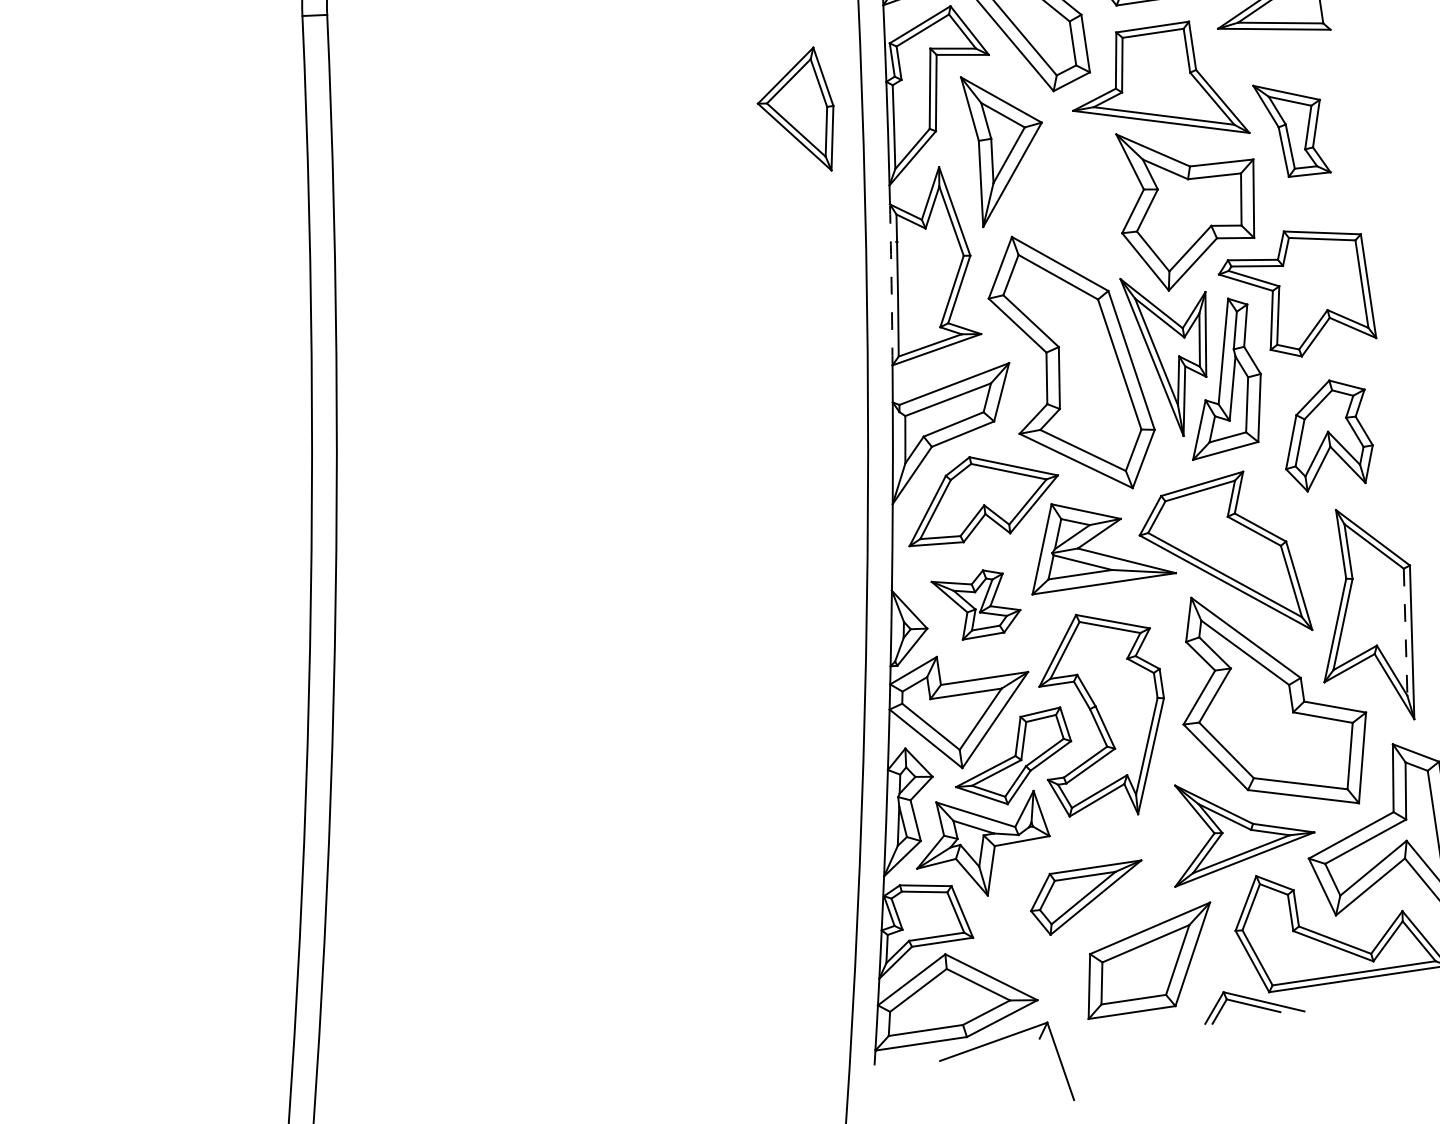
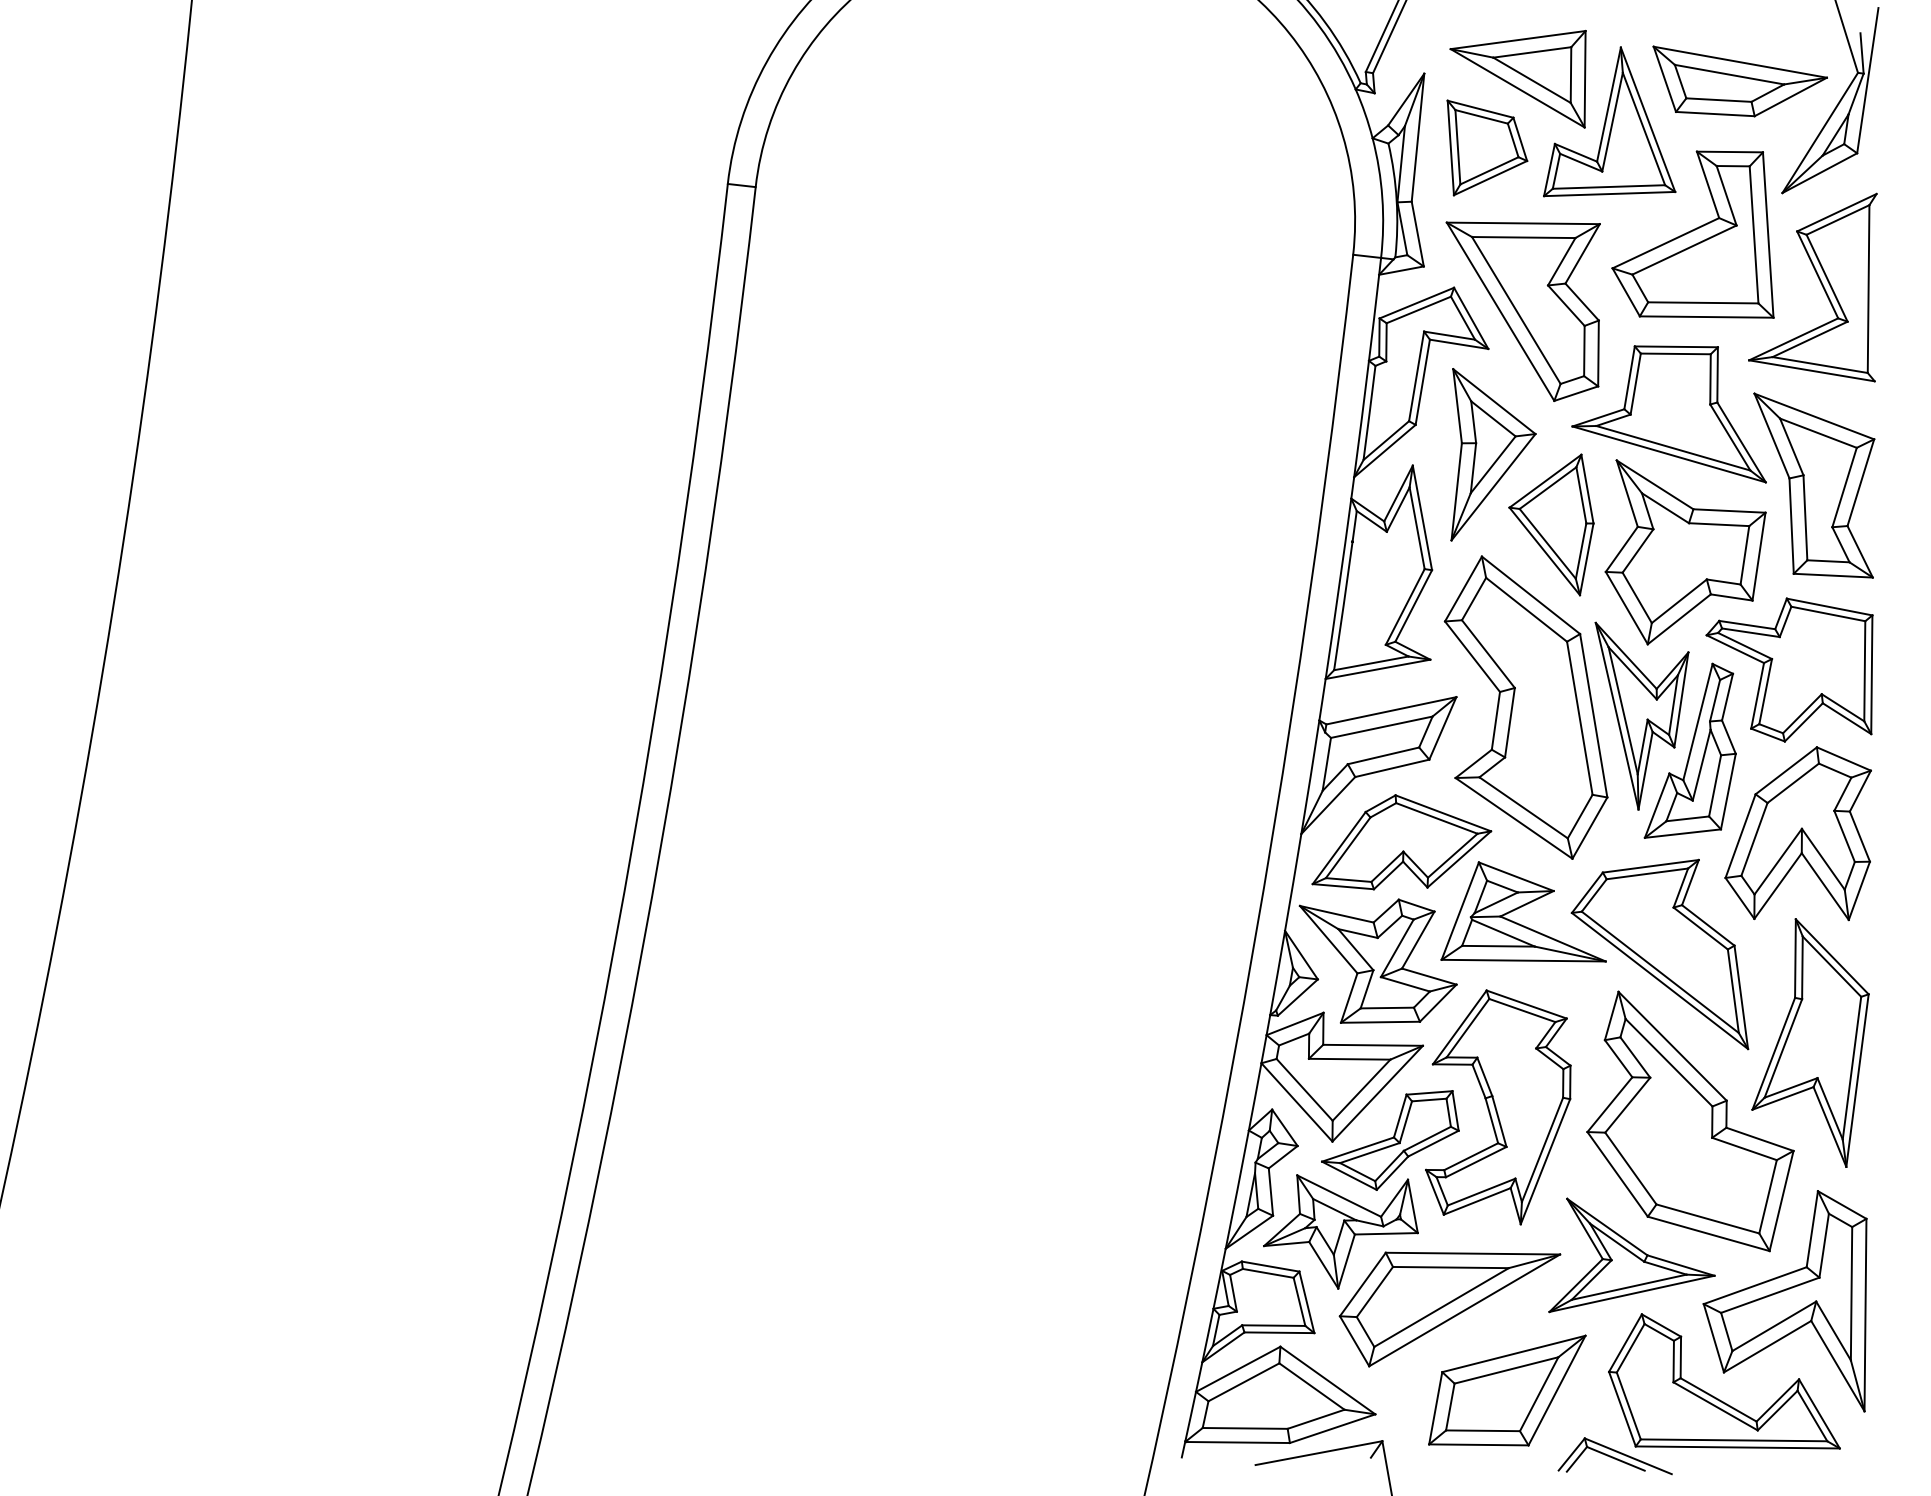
part: (796, 112) -> (1551, 524), moved
part: (1292, 128) -> (1814, 485), size x1.67
arc: (891, 284) -> (1338, 588), dashed -> solid
part: (1325, 434) -> (1797, 833), size x1.43
part: (976, 603) -> (1377, 960), size x1.67
line: (1405, 632) -> (1851, 1068), dashed -> solid
part: (1087, 898) -> (1449, 1309), size x1.67

